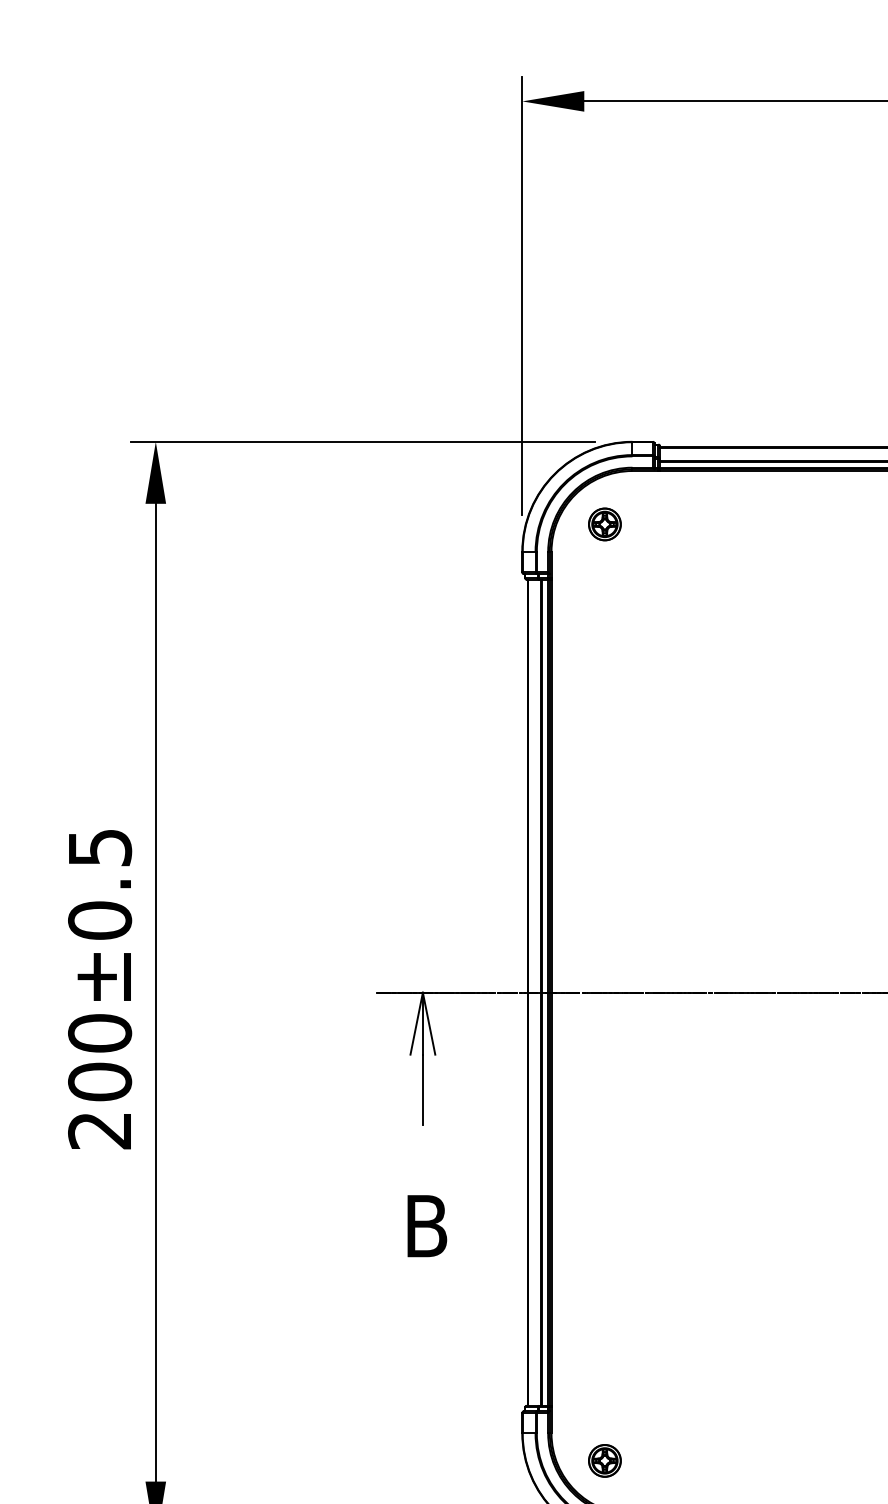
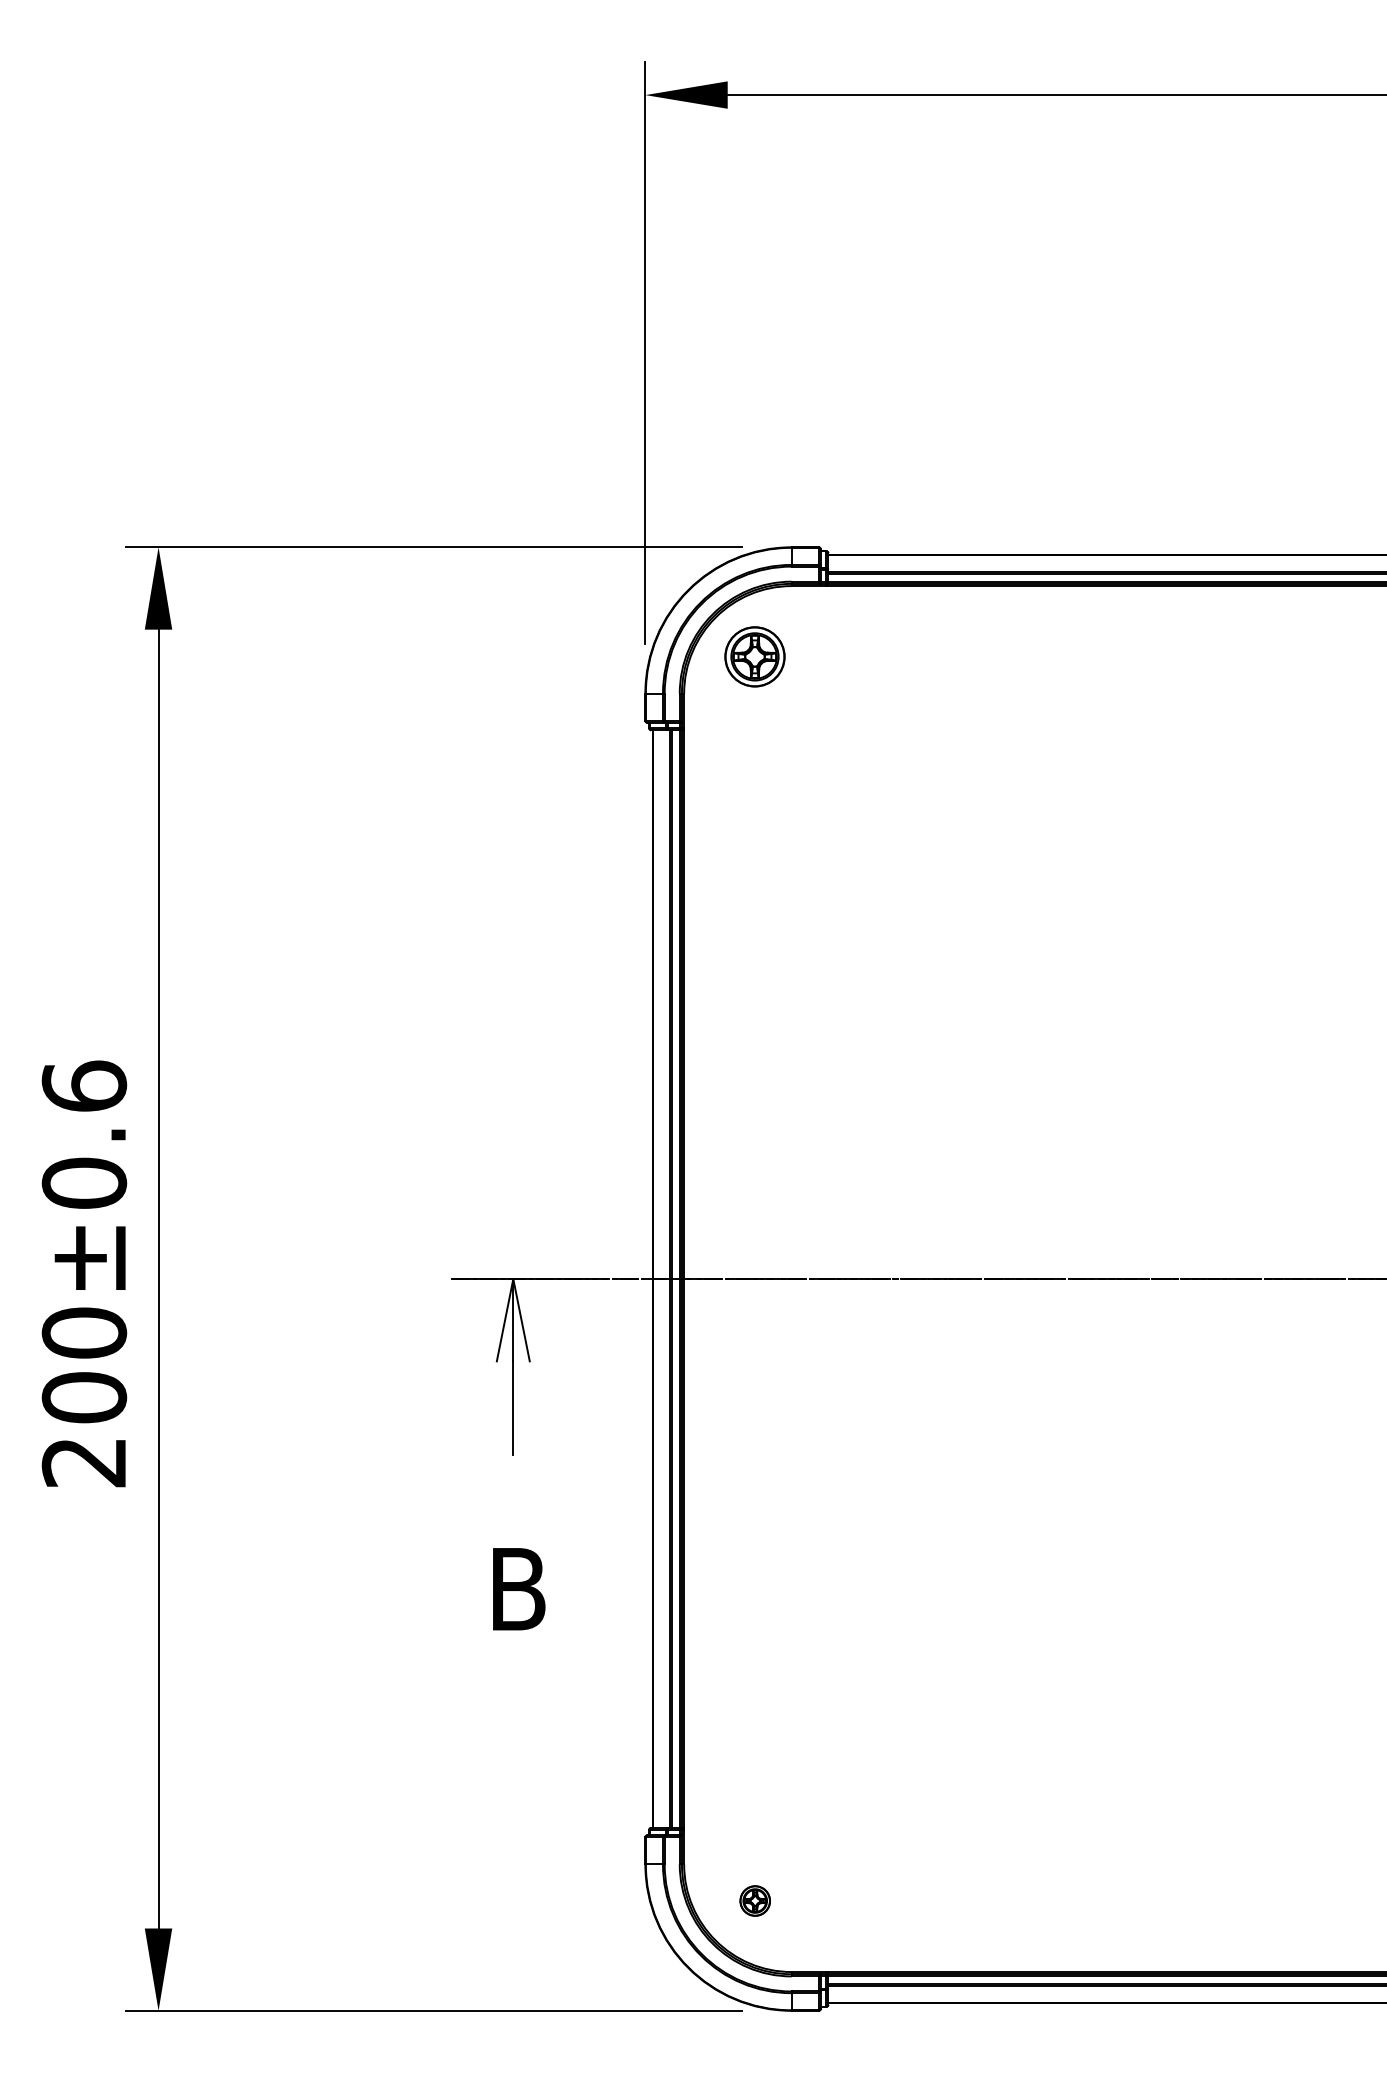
part: (605, 524) -> (755, 657), size x1.4
text: (100, 846) -> (84, 1085), 200±0.5 -> 200±0.6
part: (605, 1460) -> (755, 1900), size x0.7

